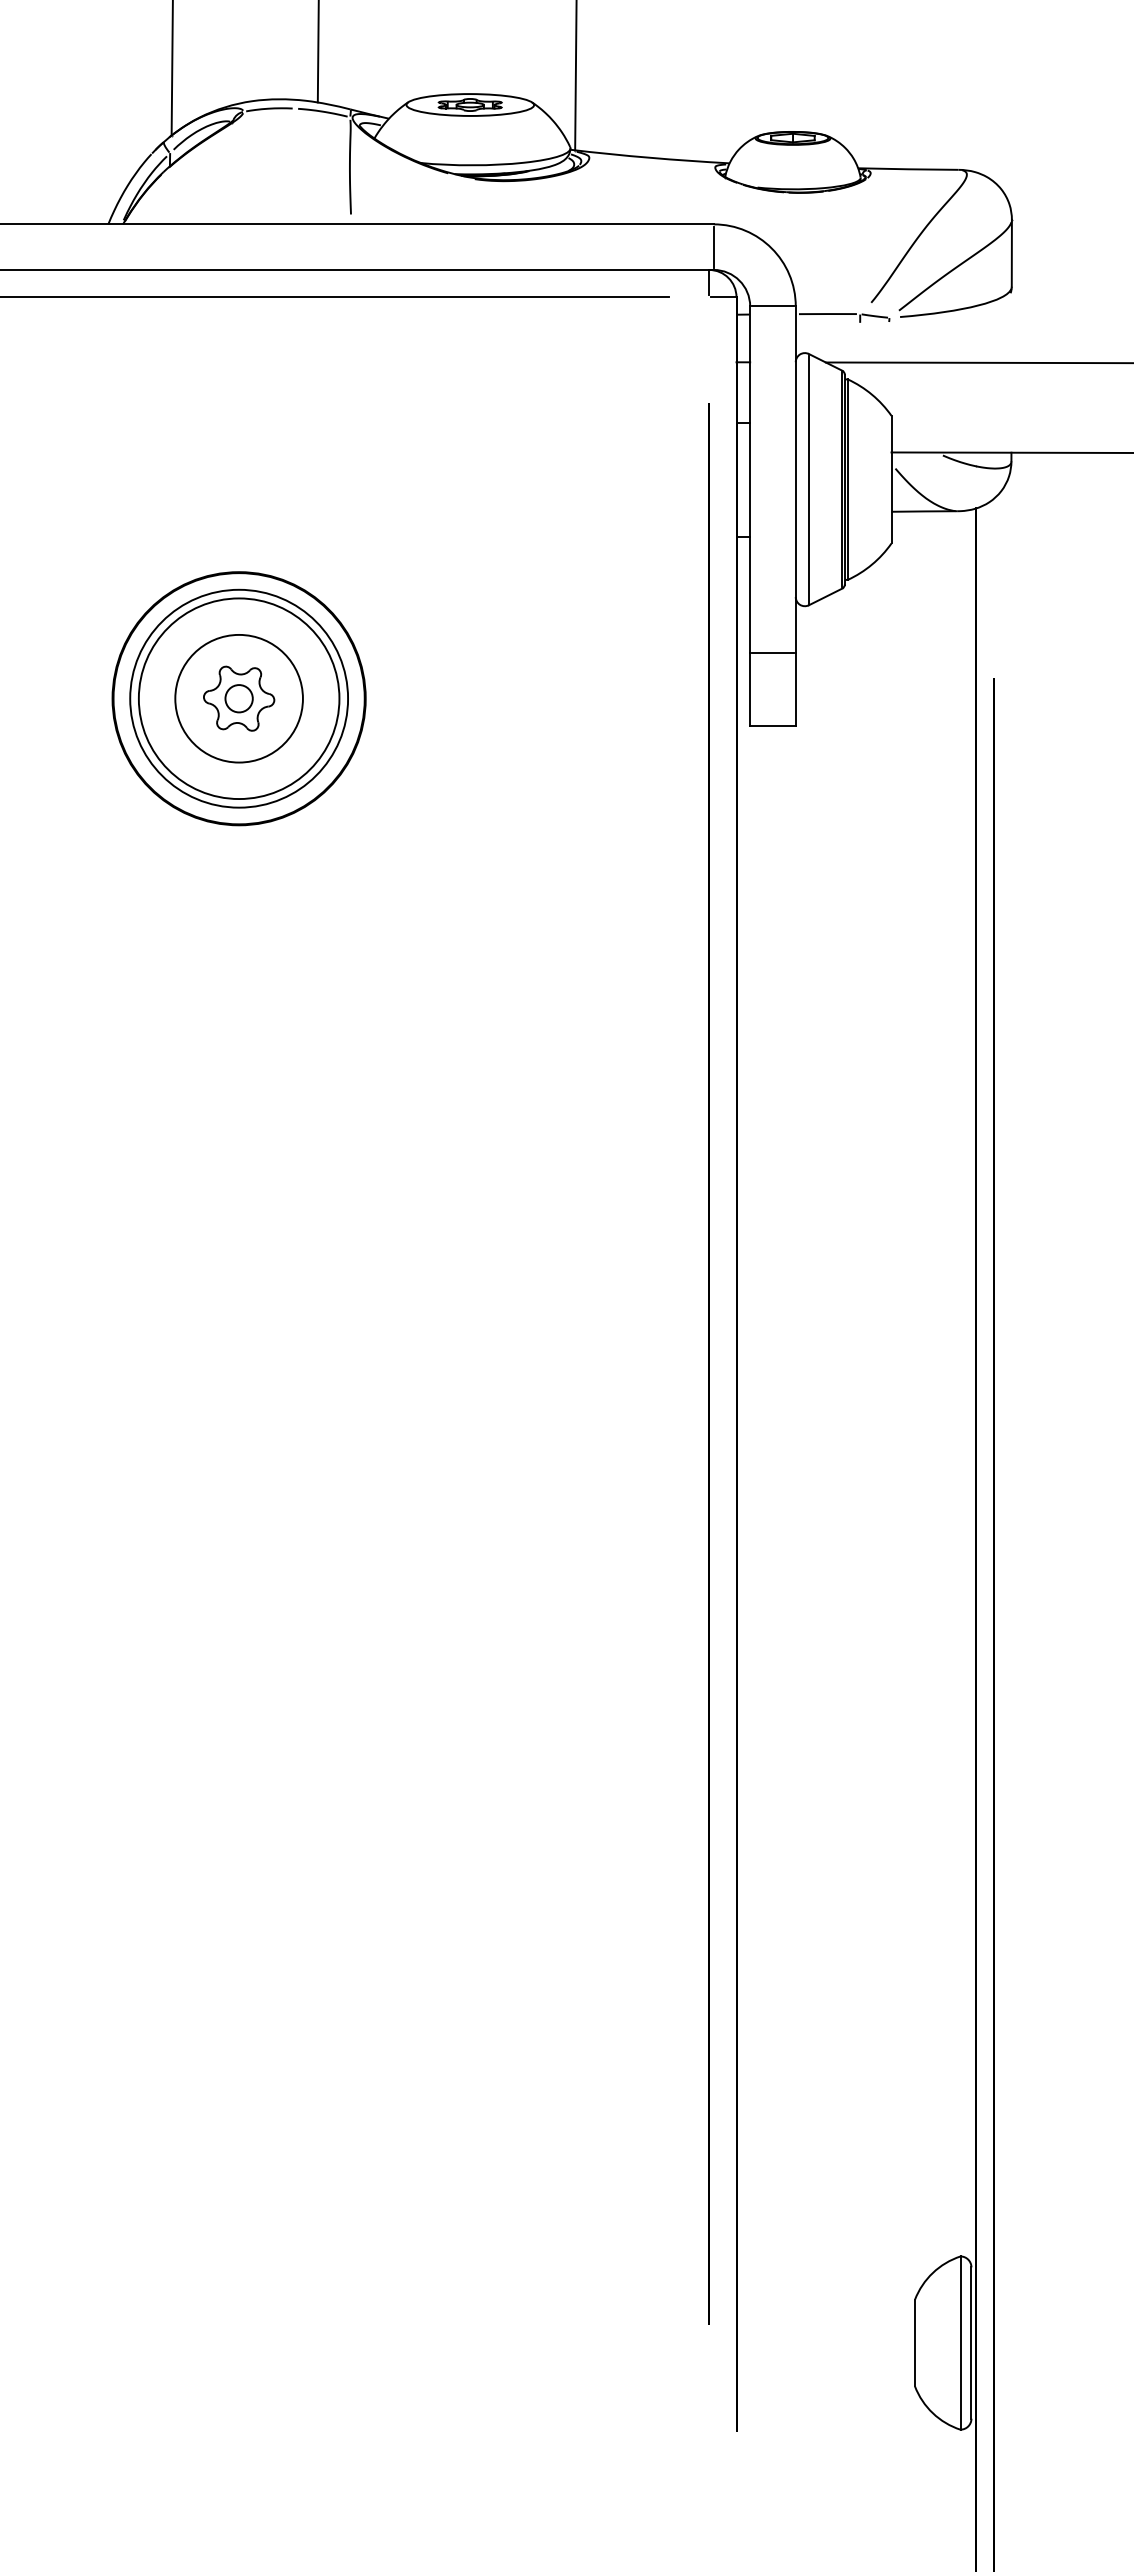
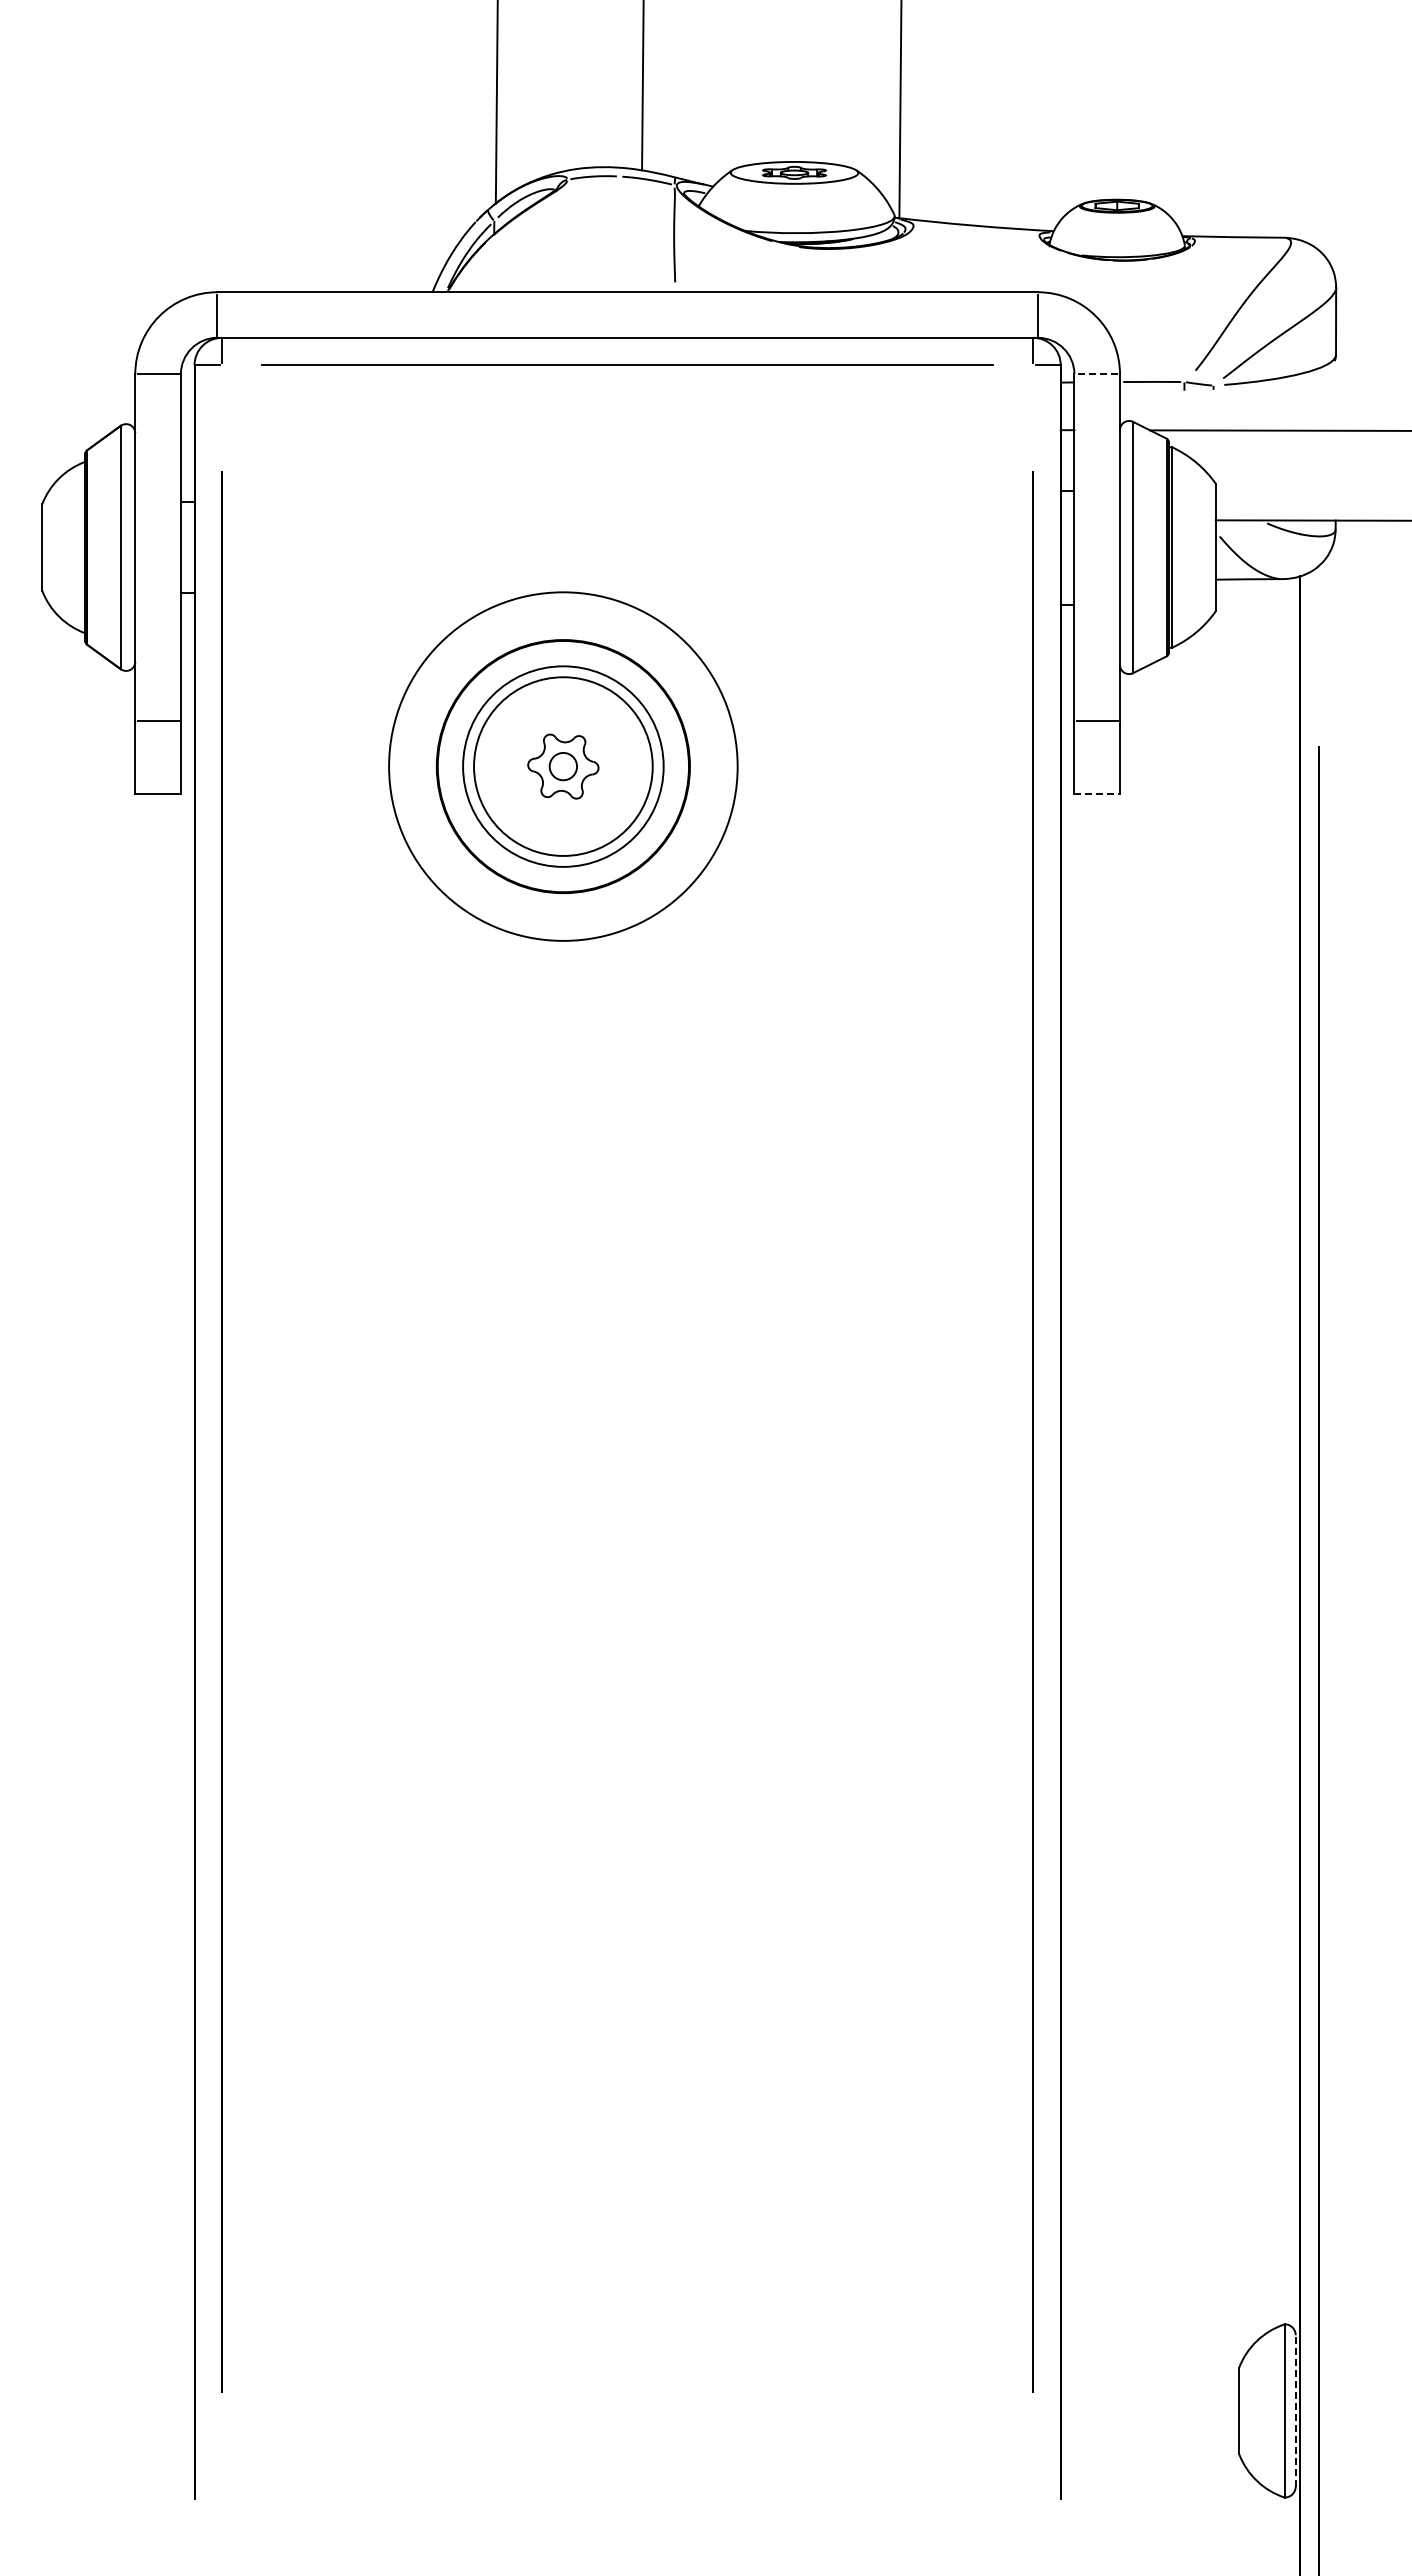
line: (773, 306) -> (1097, 374), solid -> dashed
circle: (239, 698) -> (563, 766), size x1.4
circle: (239, 698) -> (563, 766), size x1.6
line: (773, 725) -> (1097, 793), solid -> dashed
line: (971, 2342) -> (1295, 2410), solid -> dashed

